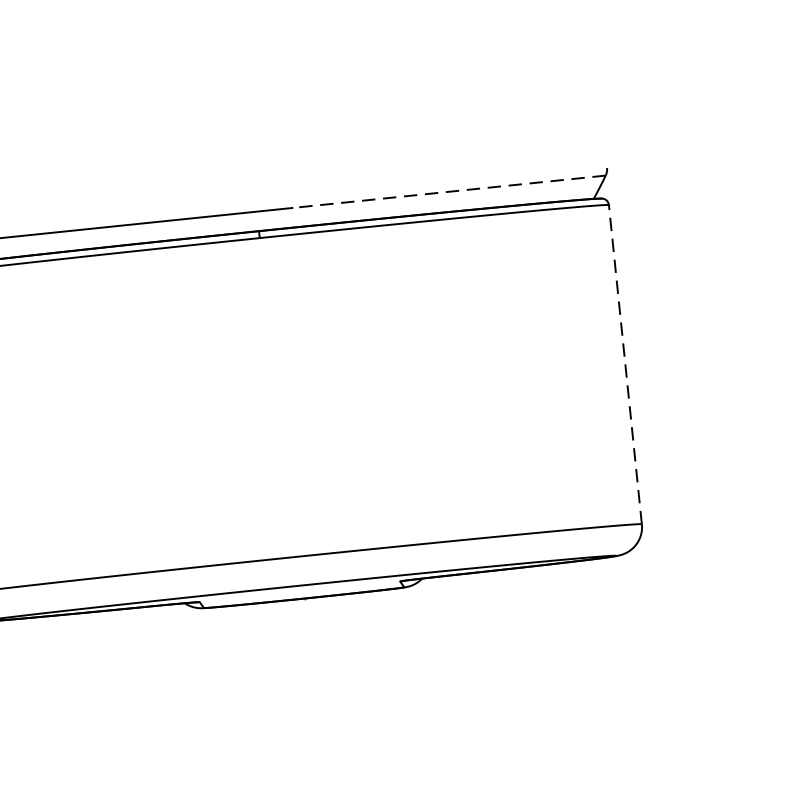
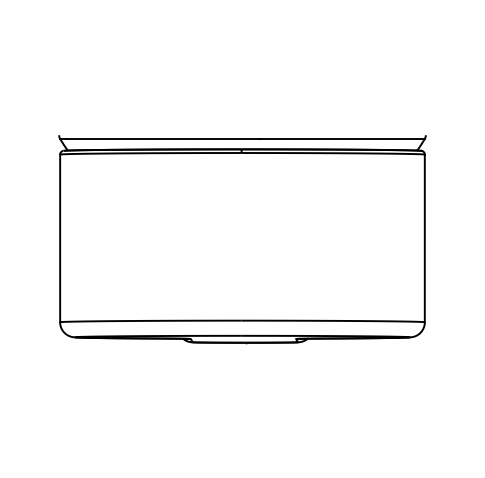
line: (447, 192) -> (341, 139), dashed -> solid
line: (624, 364) -> (424, 238), dashed -> solid

